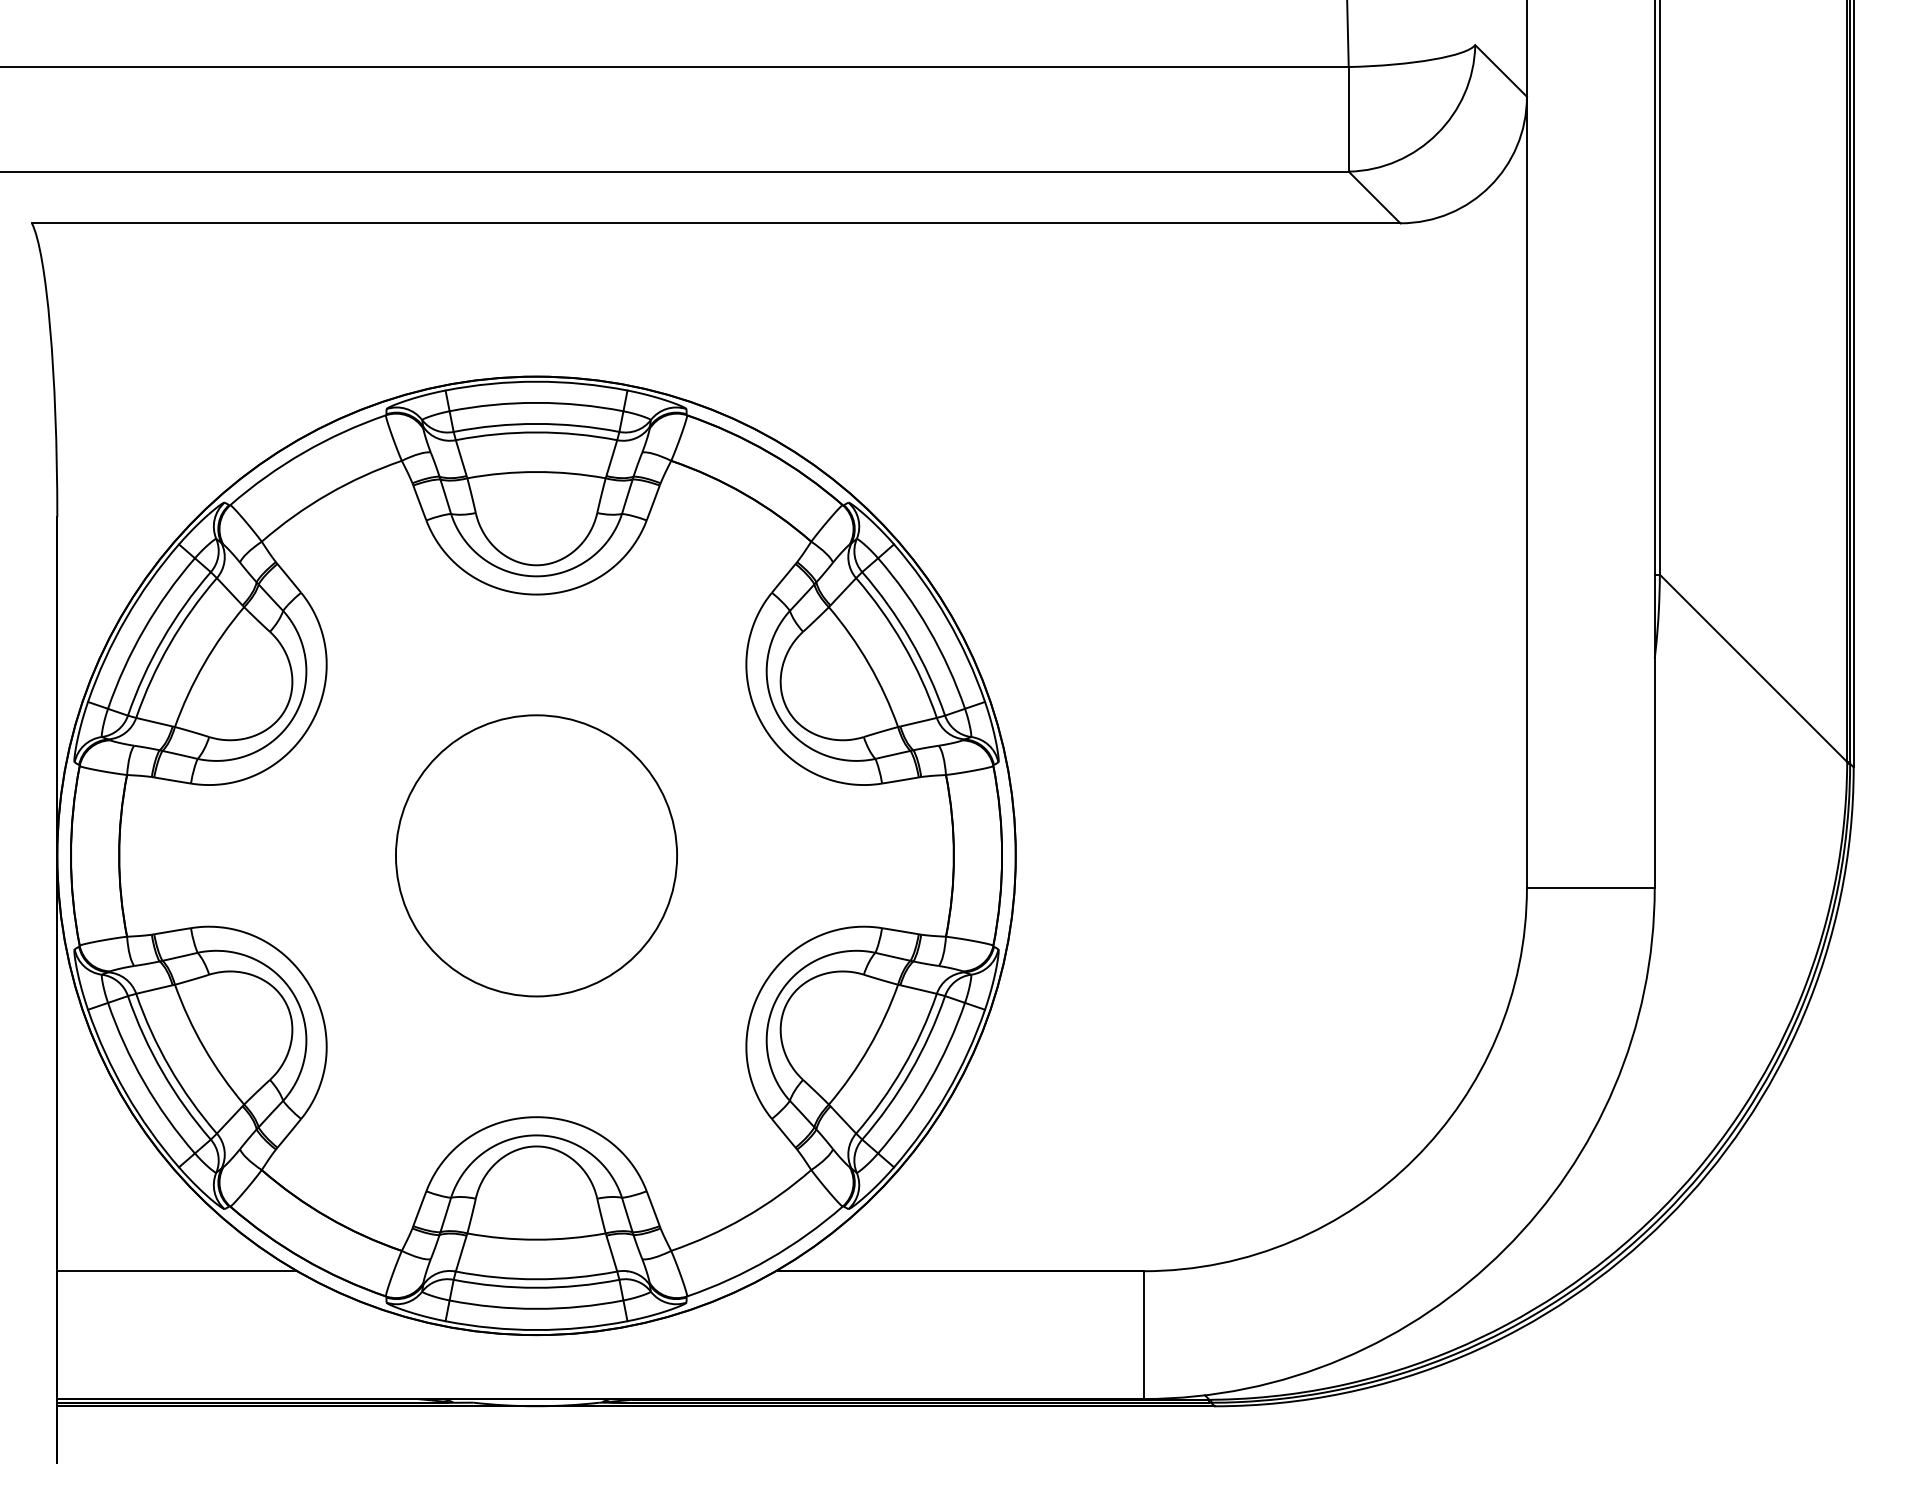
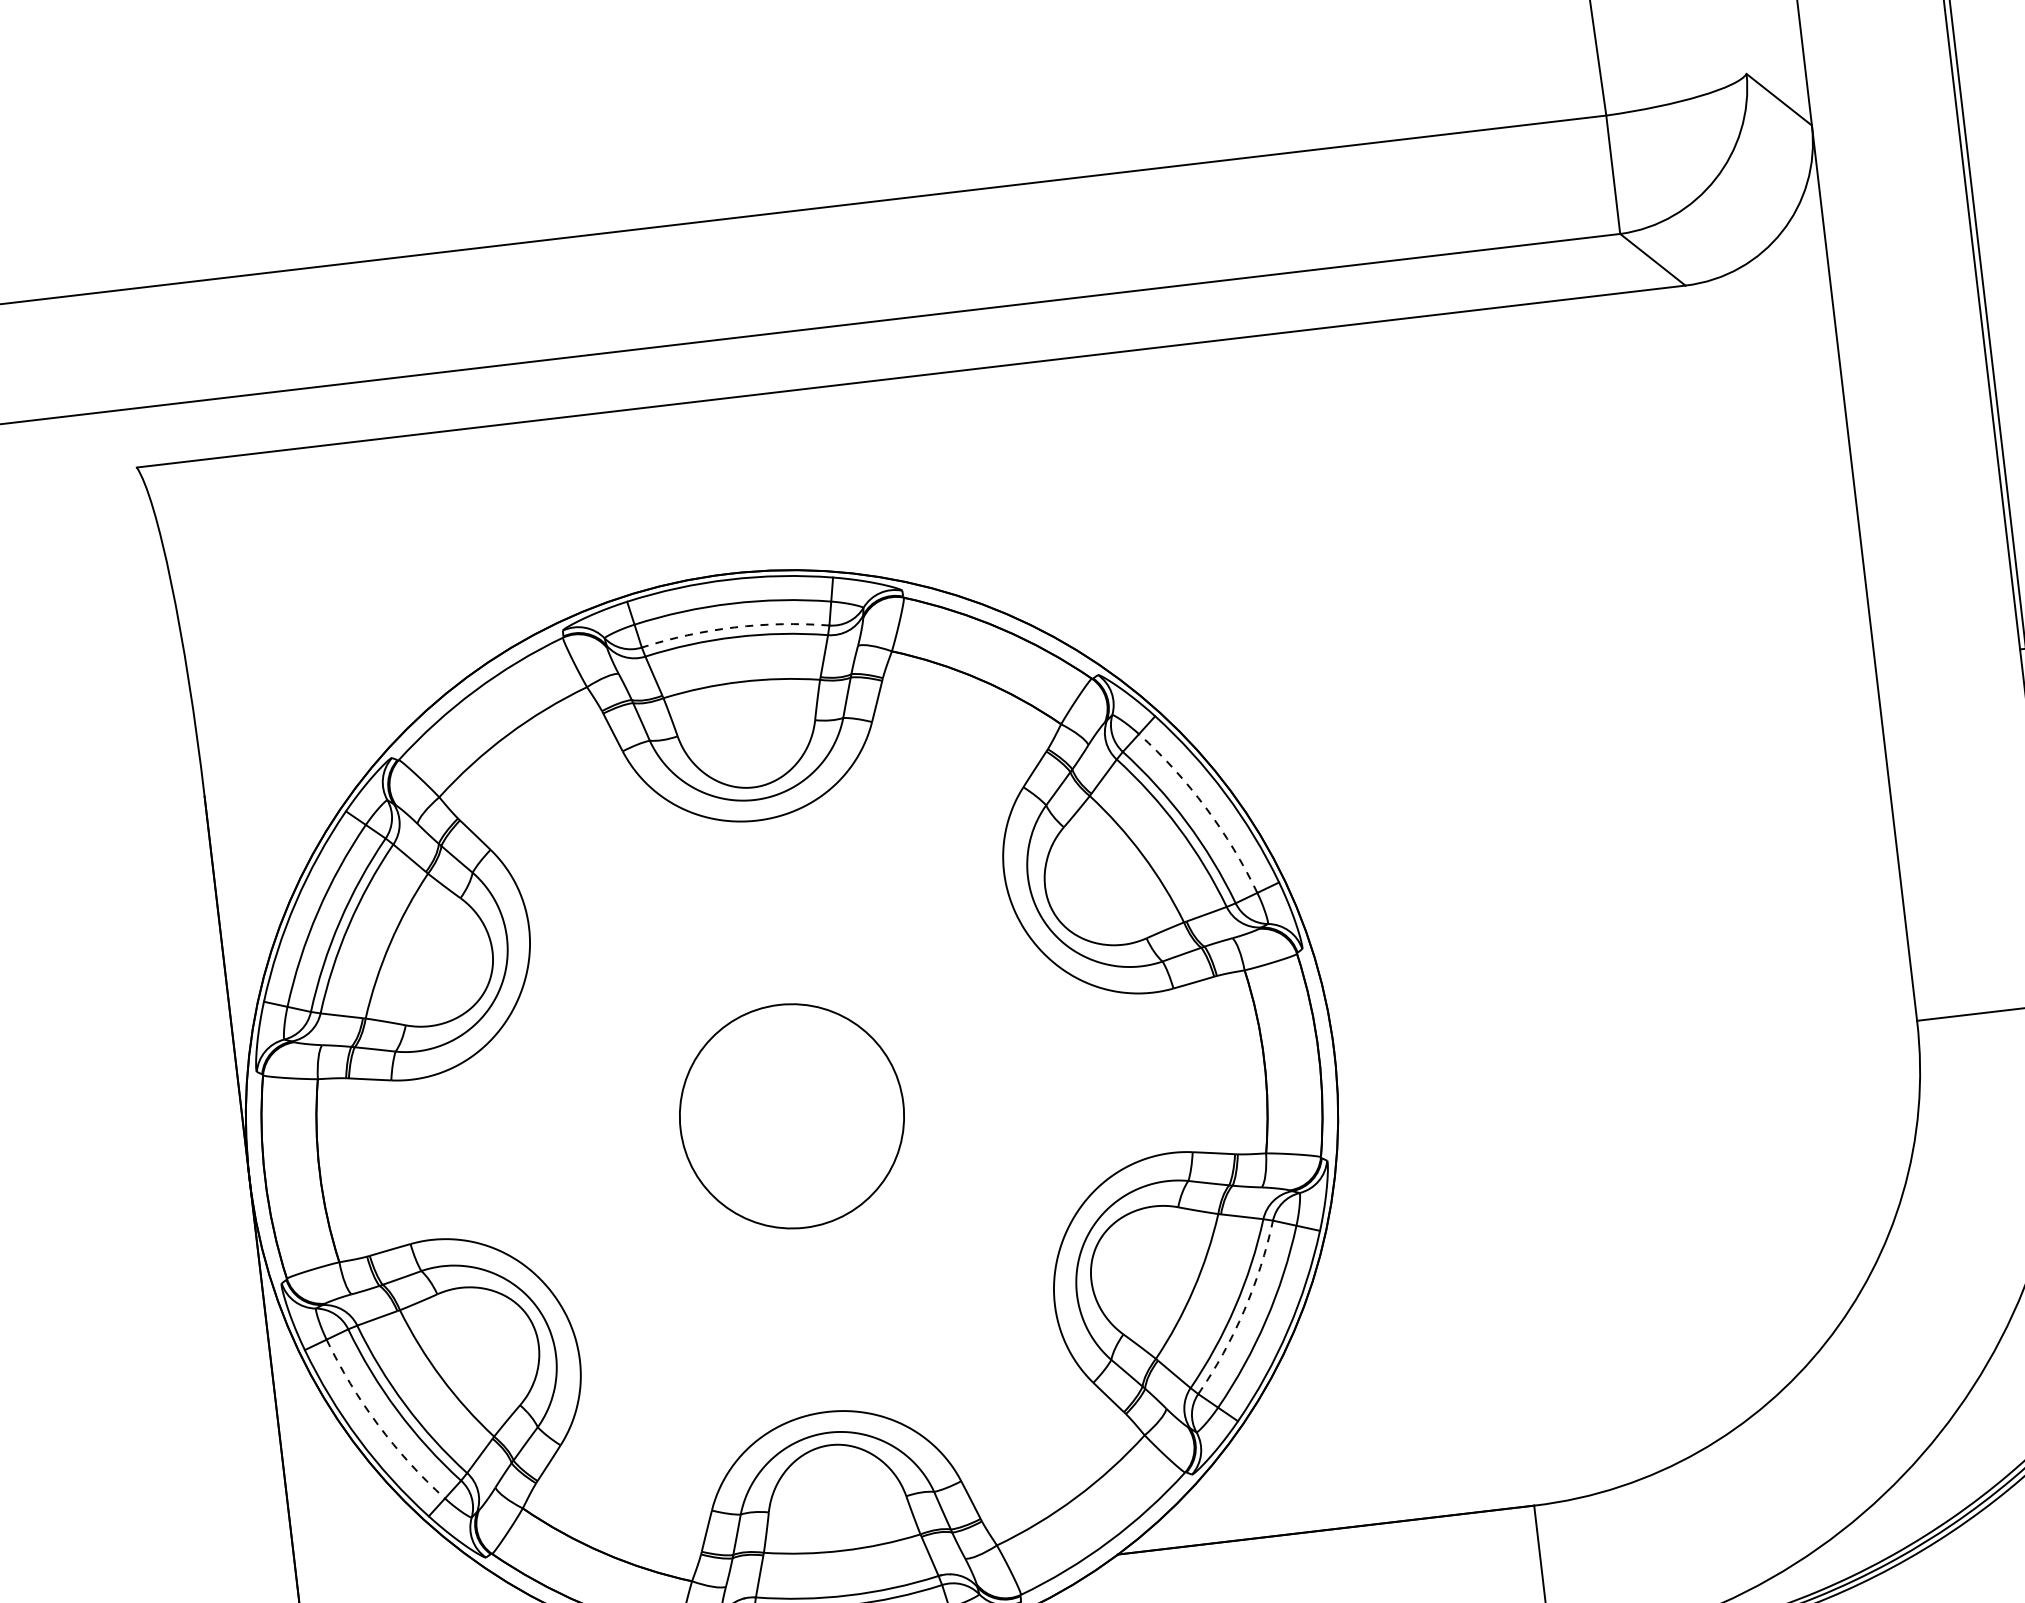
arc: (536, 423) -> (734, 626), solid -> dashed
arc: (928, 629) -> (1205, 808), solid -> dashed
circle: (536, 855) -> (791, 1115), size x0.7
arc: (910, 1071) -> (1243, 1310), solid -> dashed
arc: (144, 1082) -> (378, 1424), solid -> dashed

